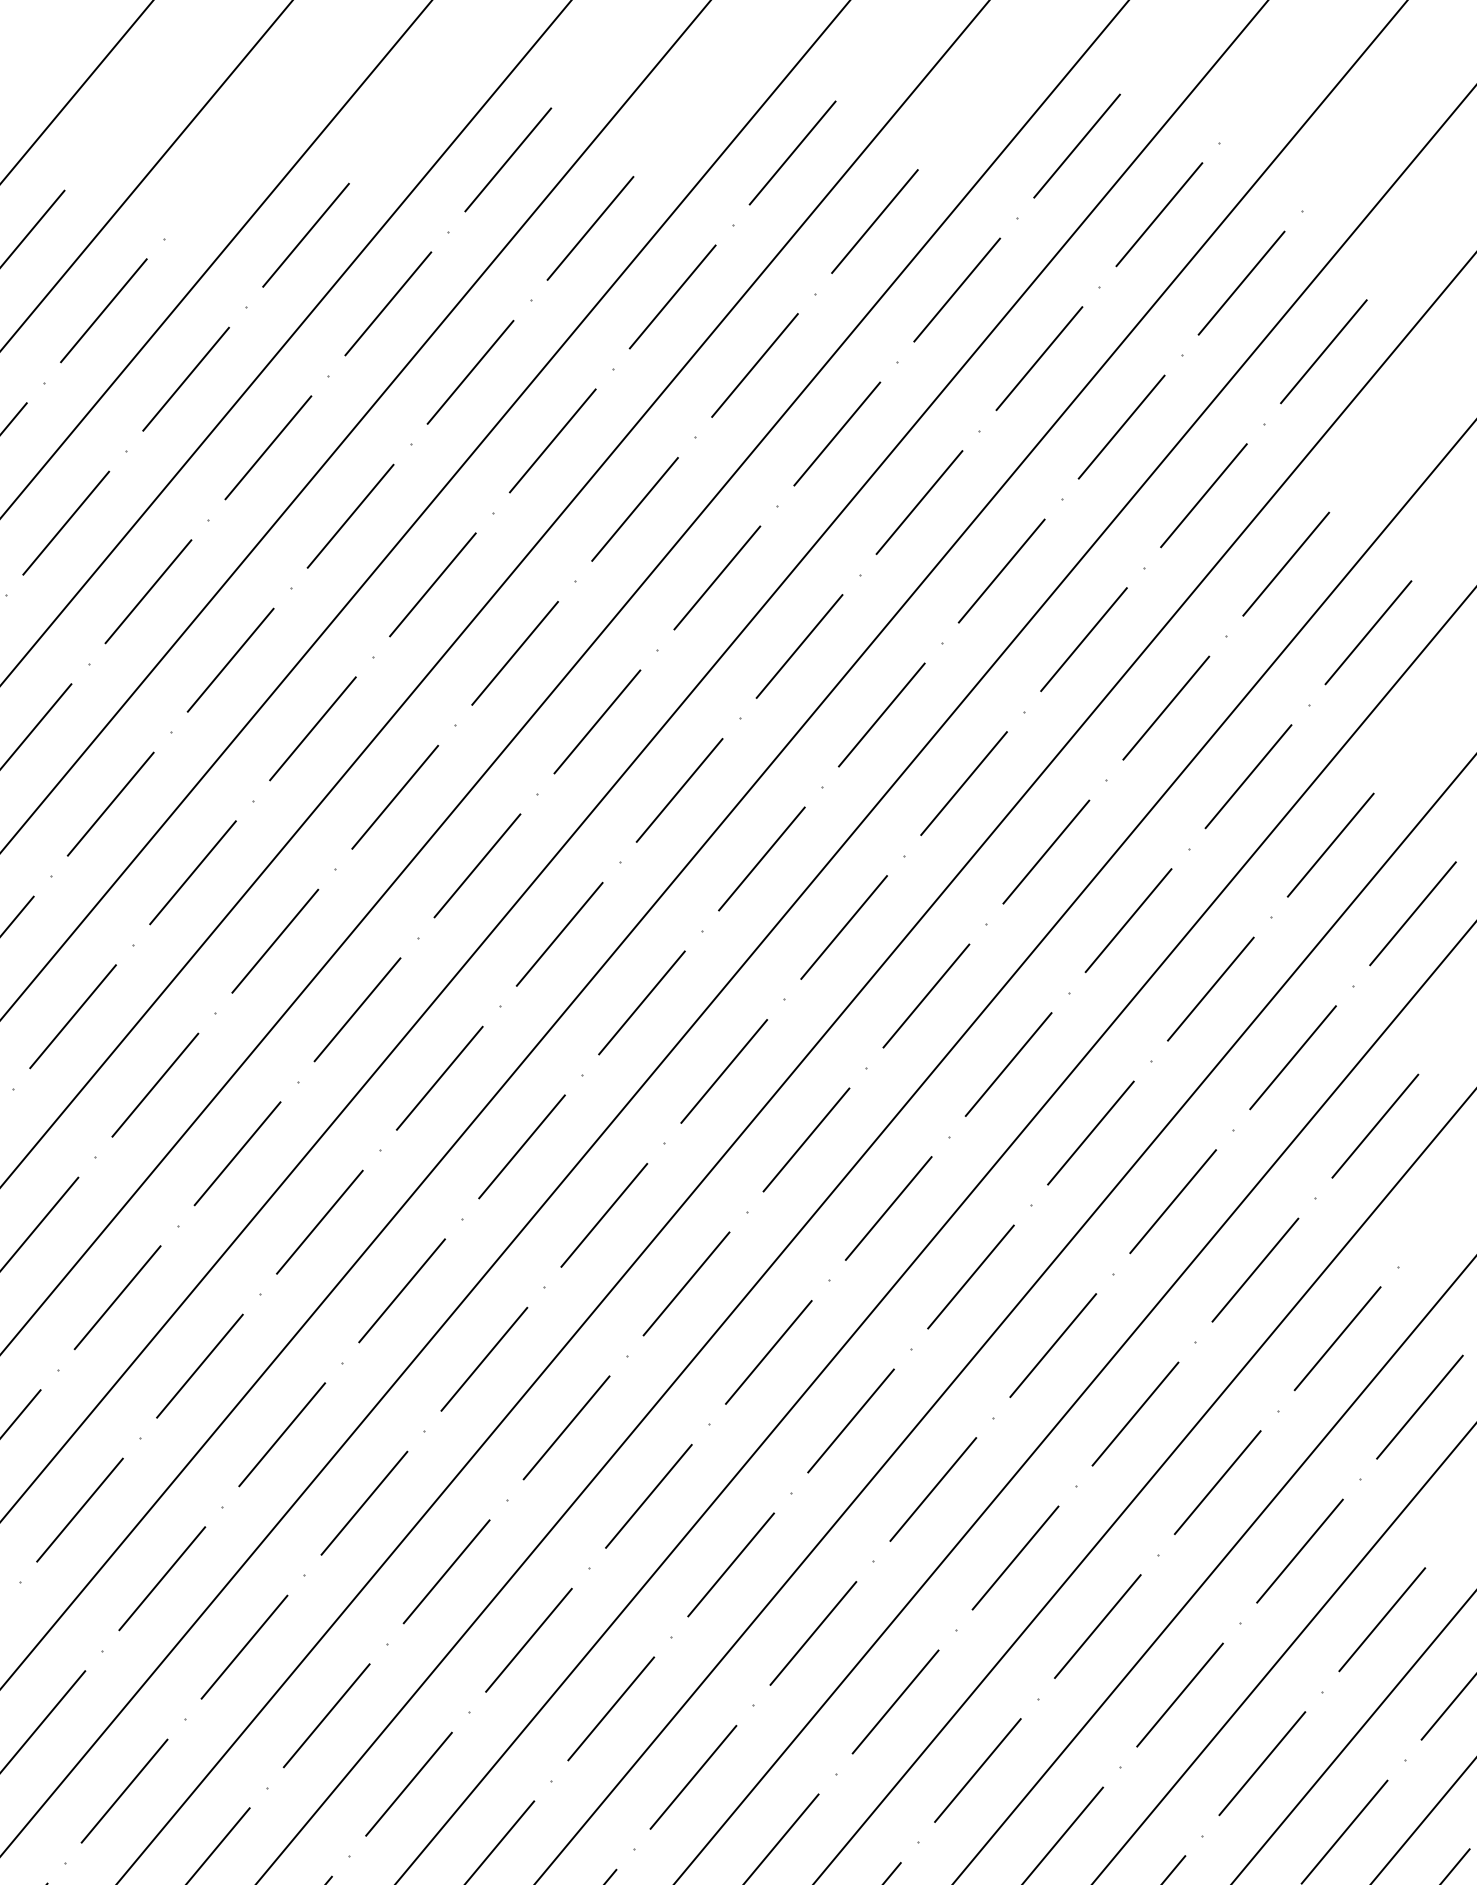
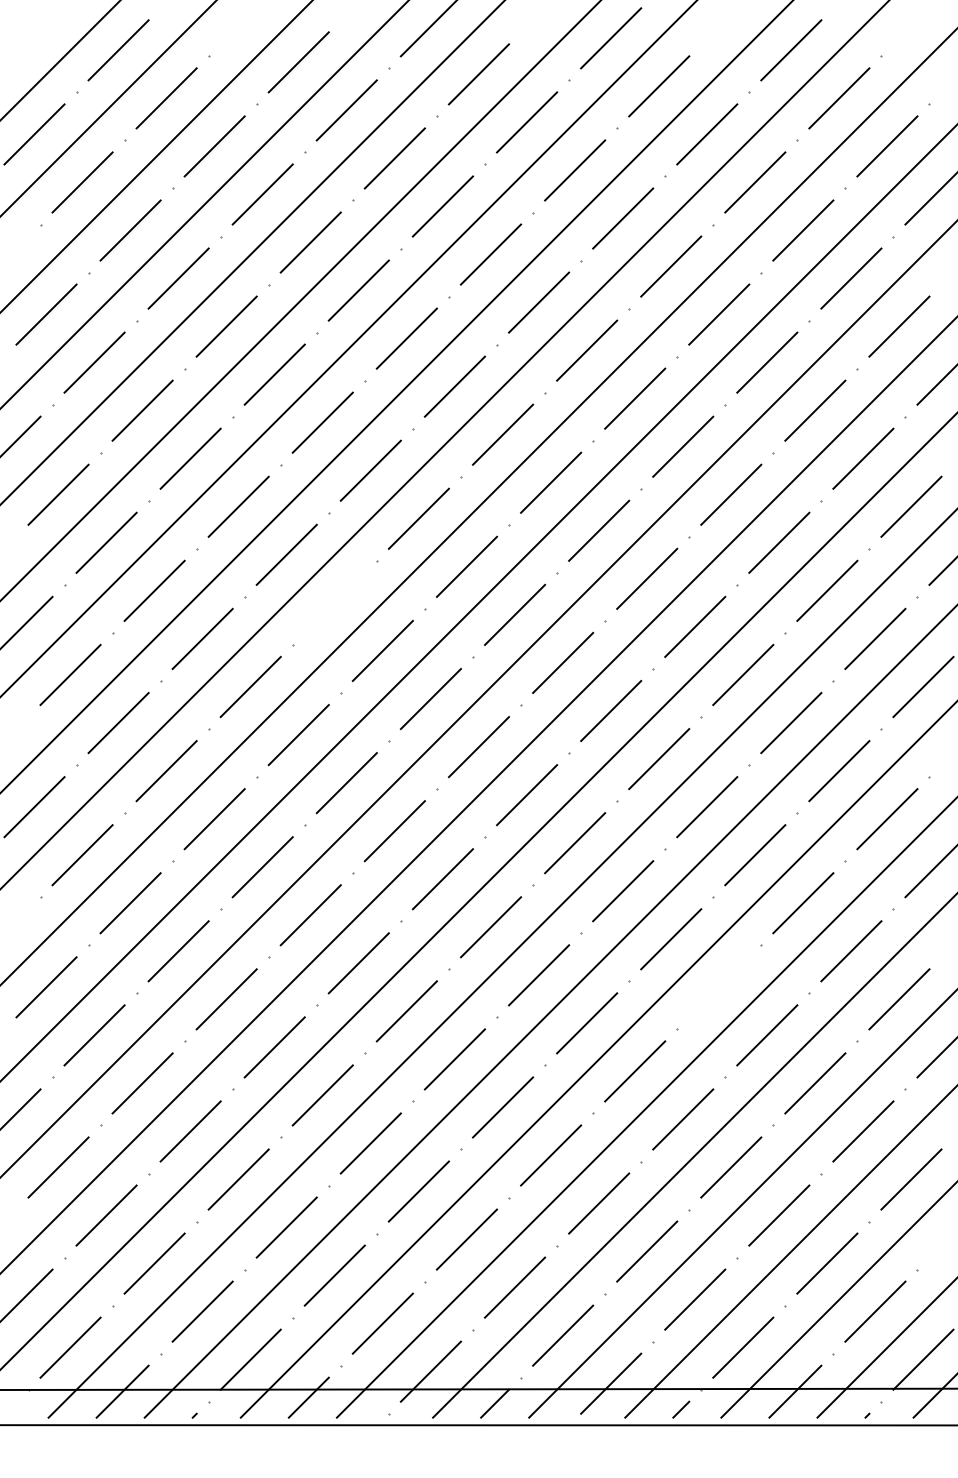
line: (439, 1077) -> (334, 602), removed
line: (1098, 1626) -> (719, 987), removed

